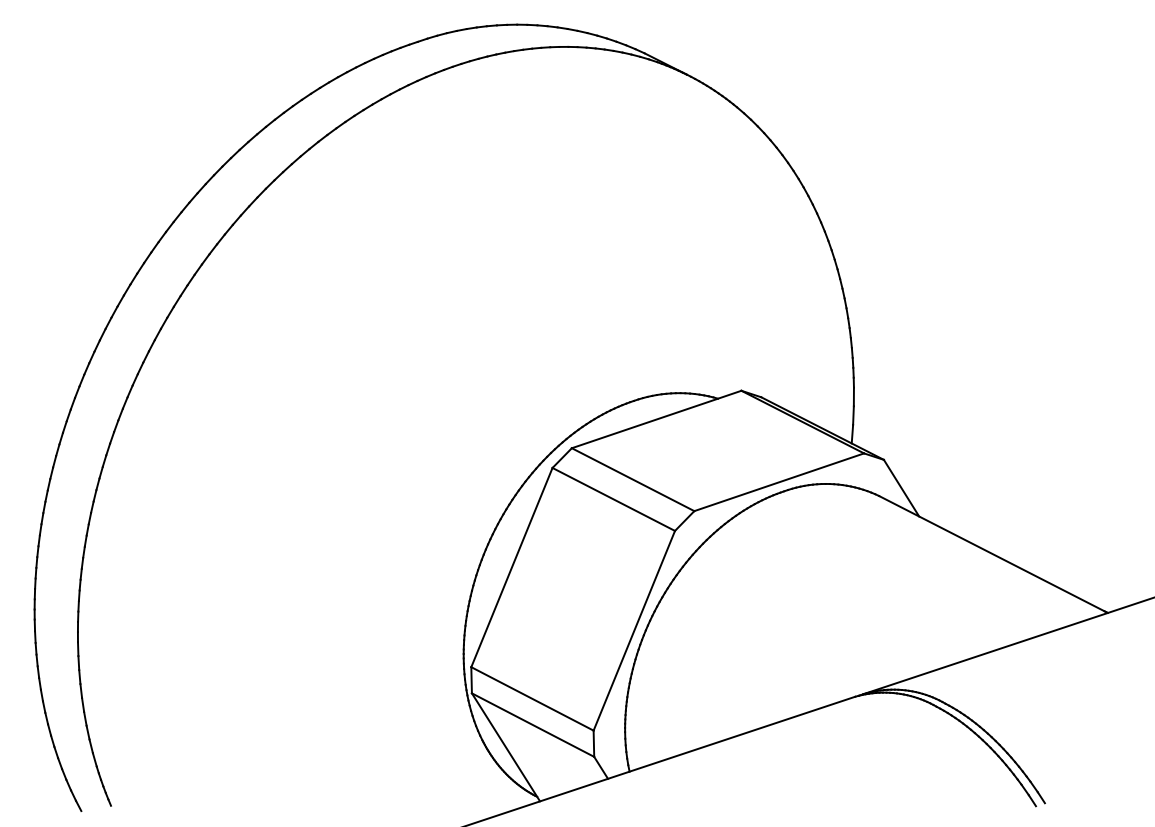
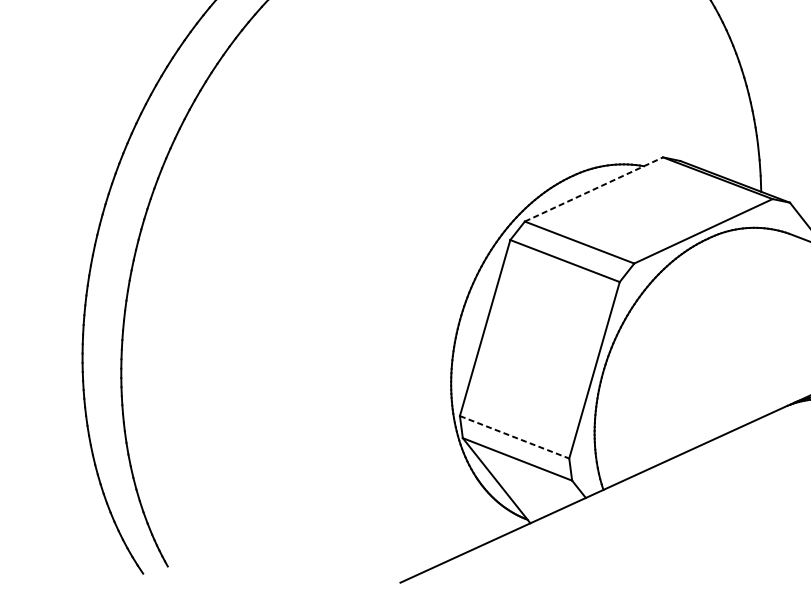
line: (656, 419) -> (593, 189), solid -> dashed
line: (532, 698) -> (514, 436), solid -> dashed

